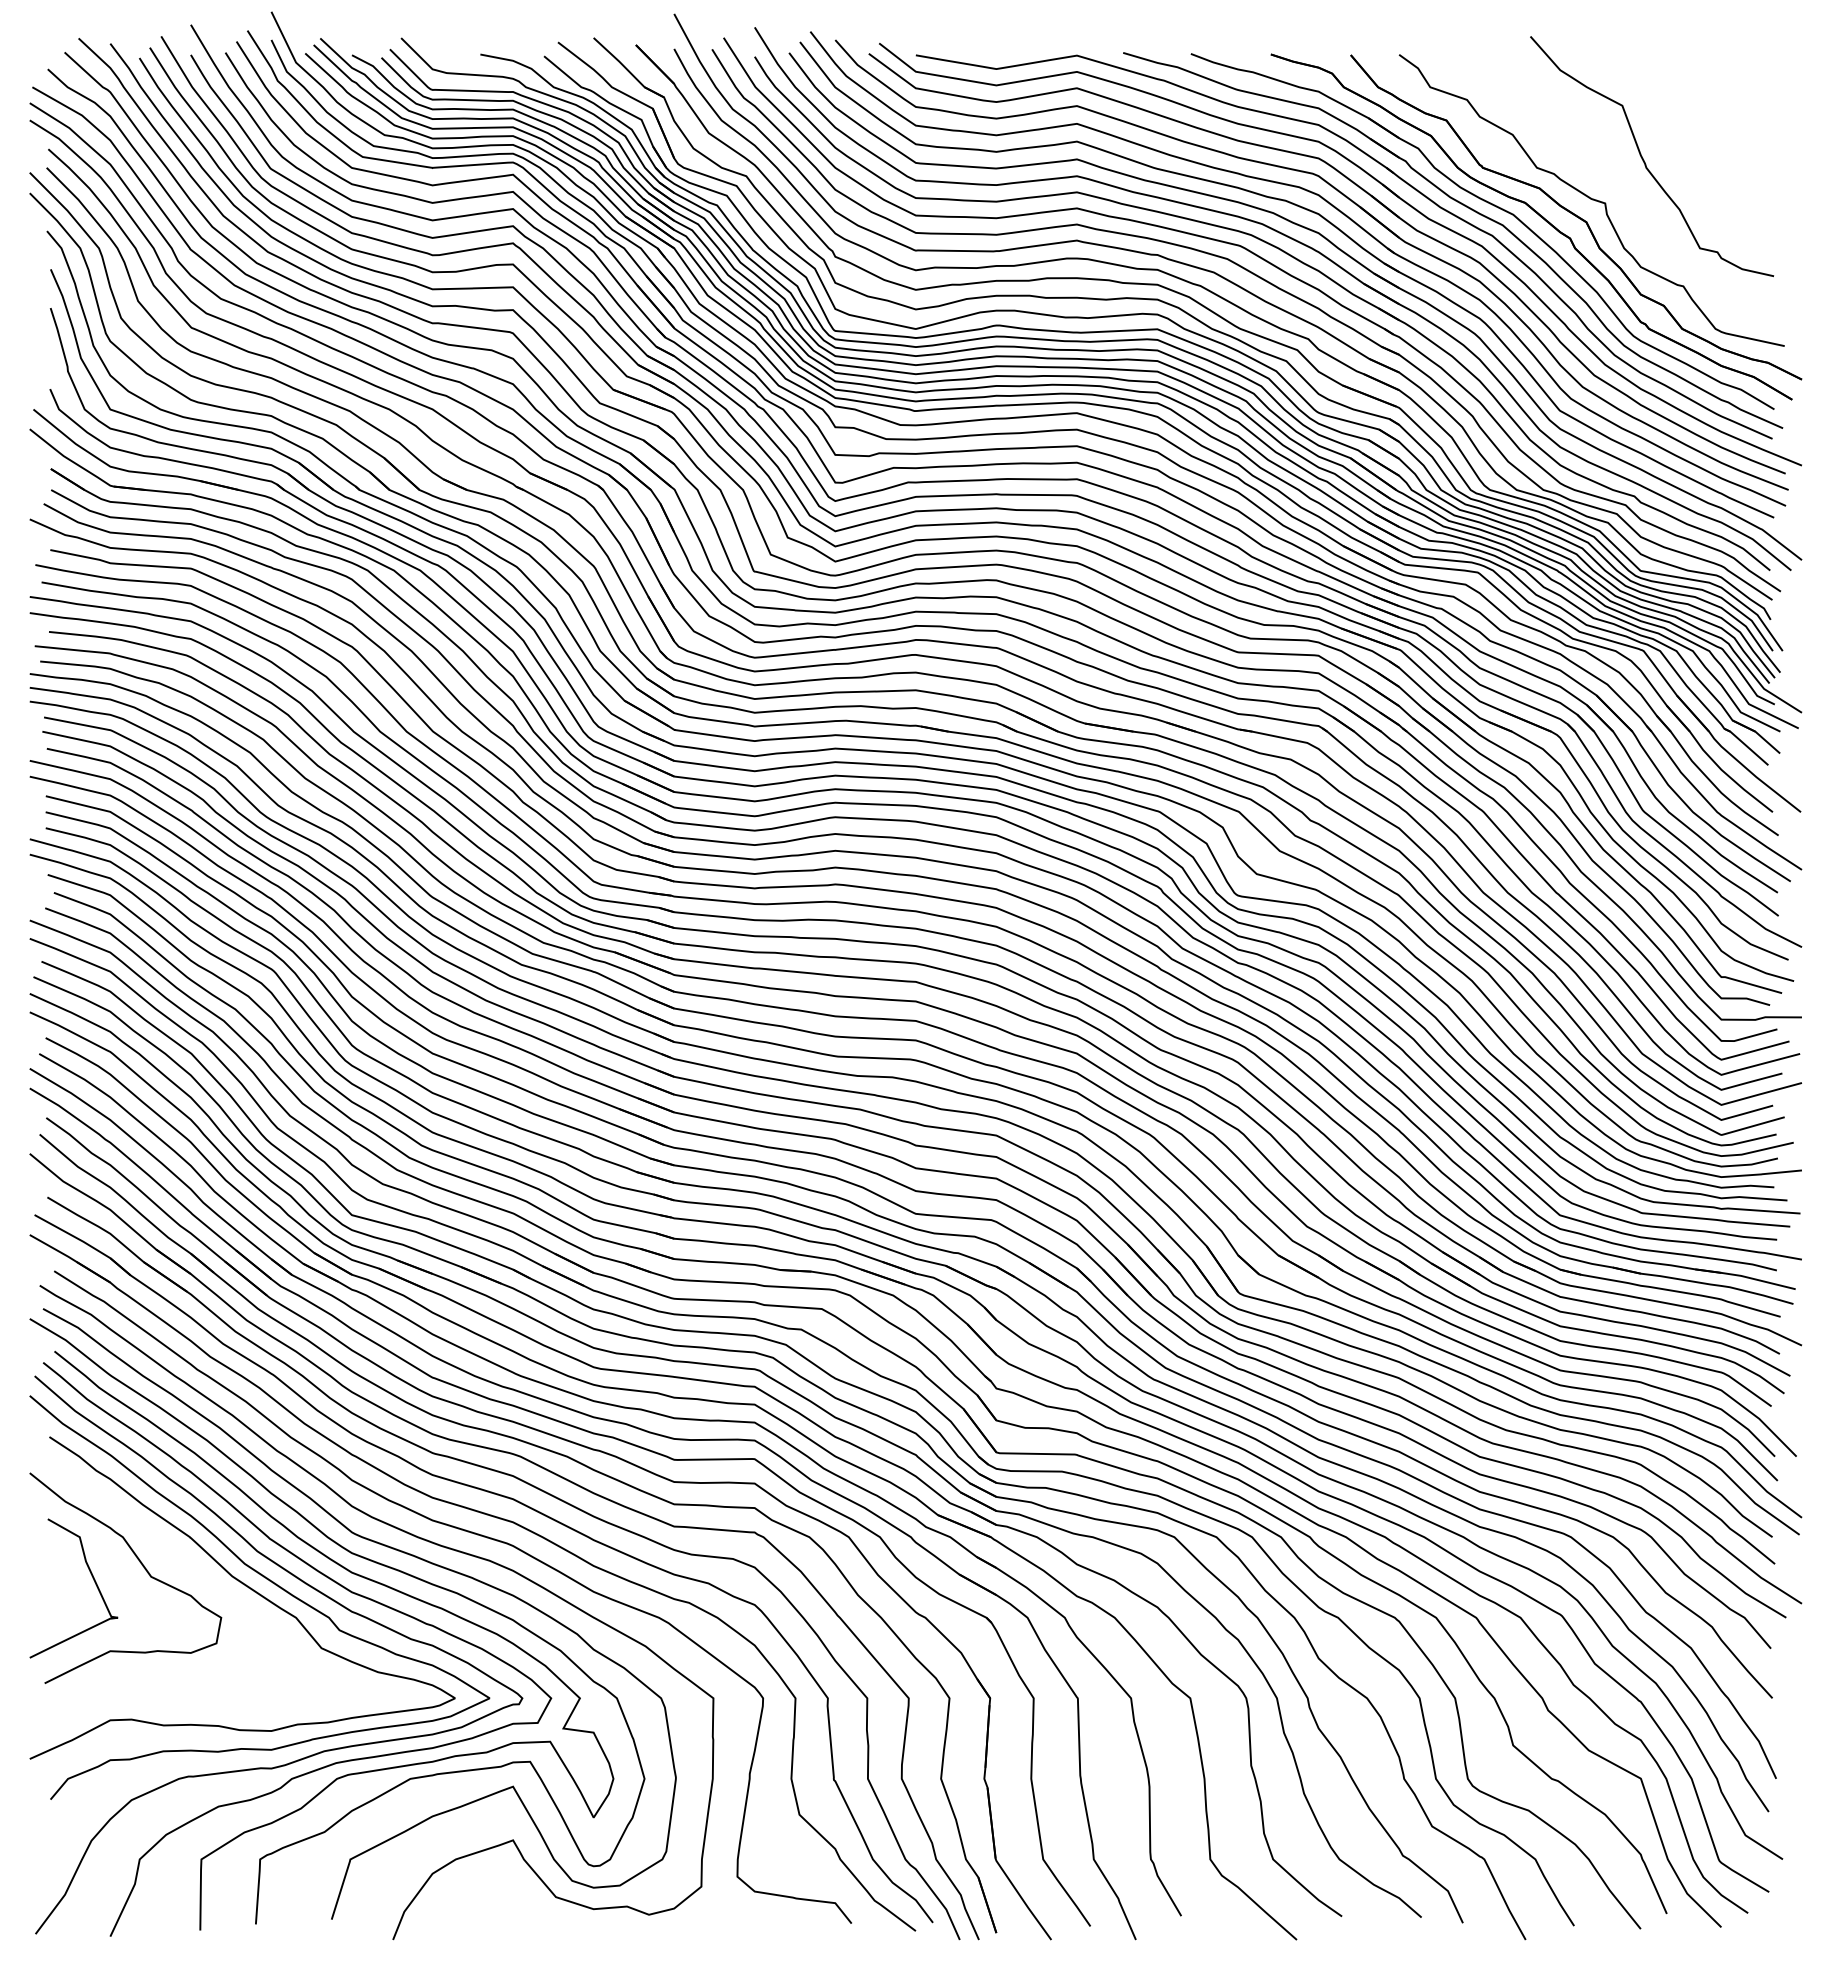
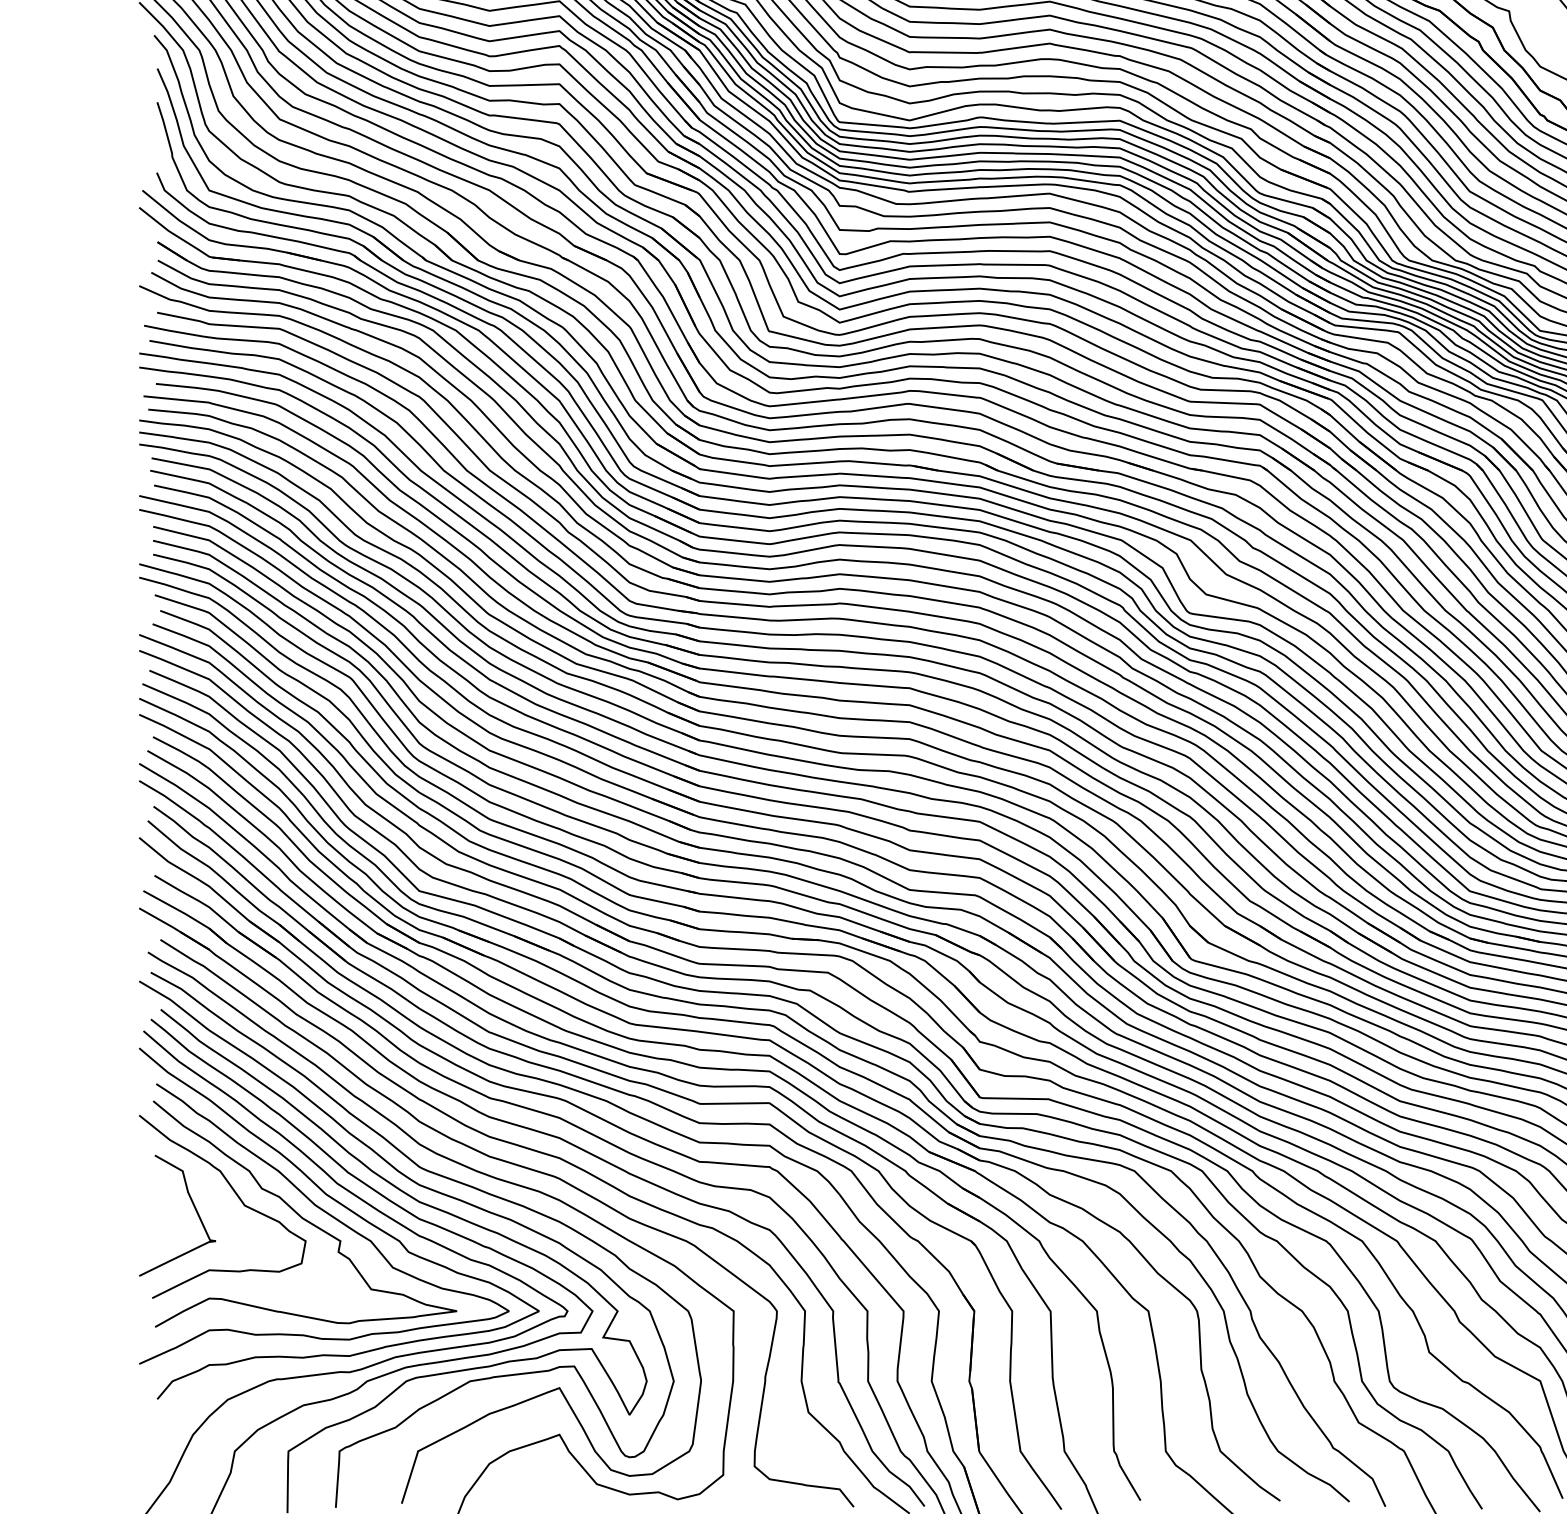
curve: (218, 1590) -> (303, 1217), added

